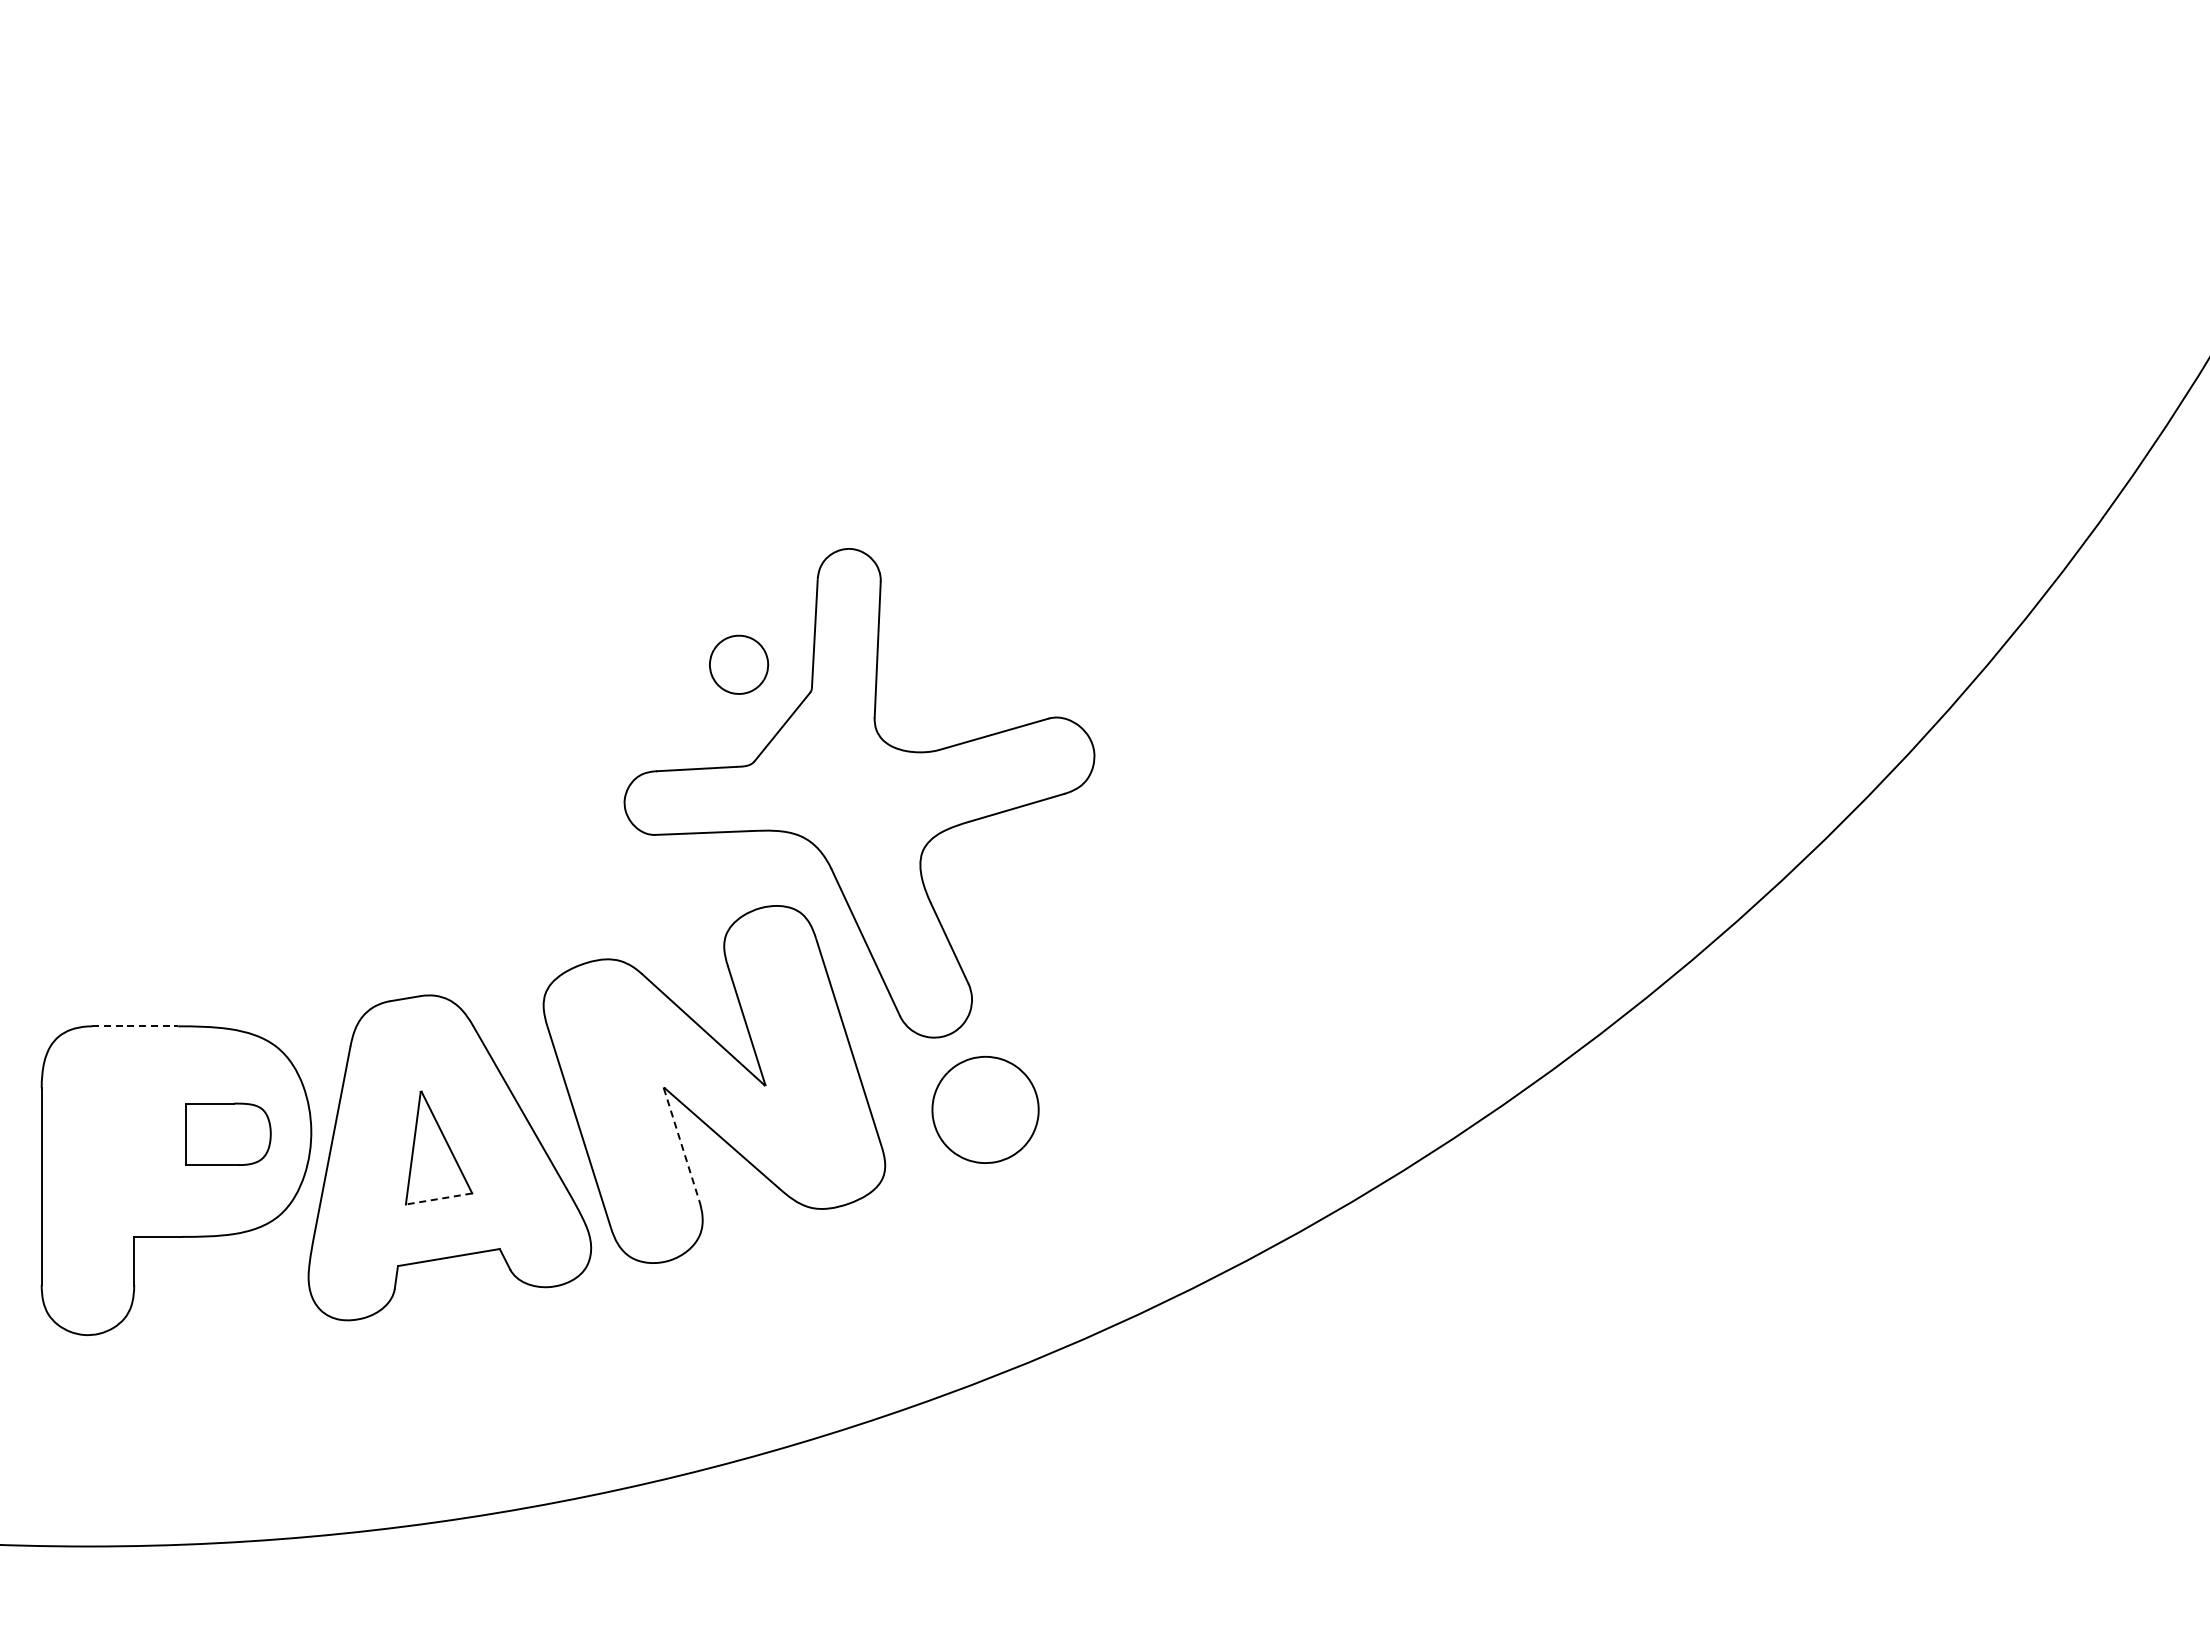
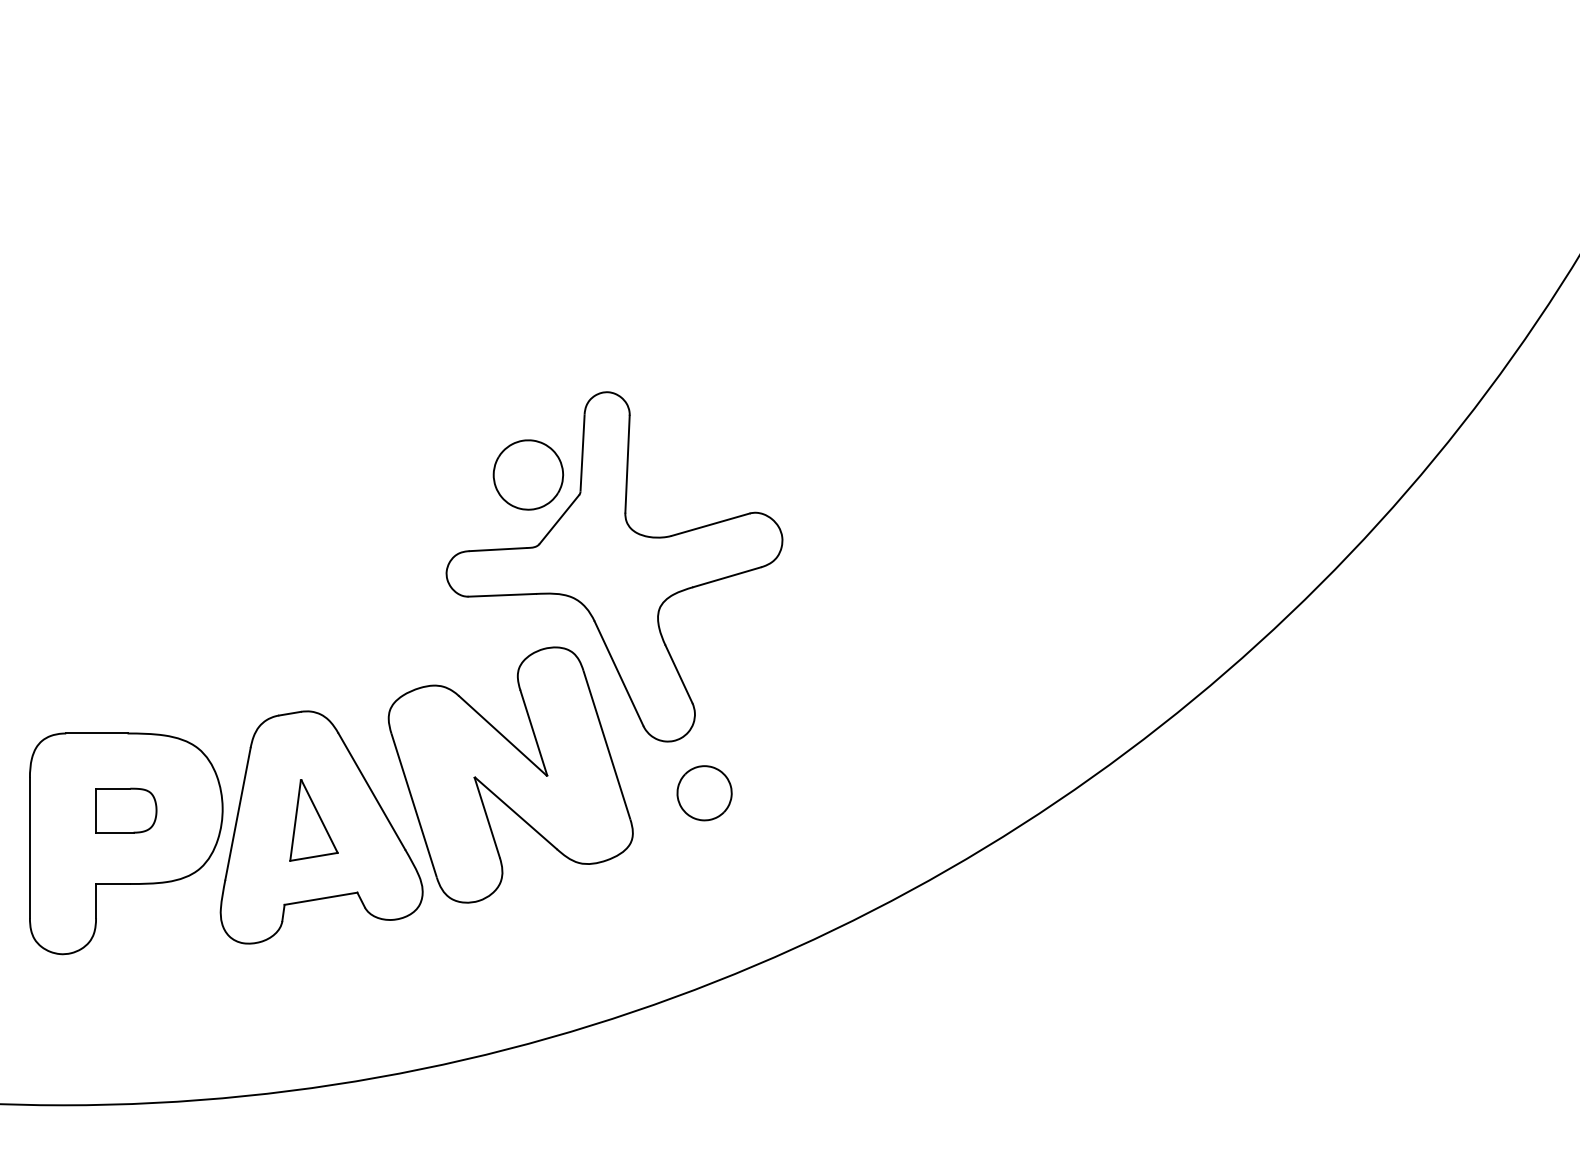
part: (738, 664) -> (528, 474), size x1.67
line: (135, 1026) -> (97, 733), dashed -> solid
part: (985, 1109) -> (704, 792), size x0.71
part: (228, 1133) -> (126, 810), moved
line: (681, 1144) -> (487, 817), dashed -> solid
line: (439, 1198) -> (314, 856), dashed -> solid

